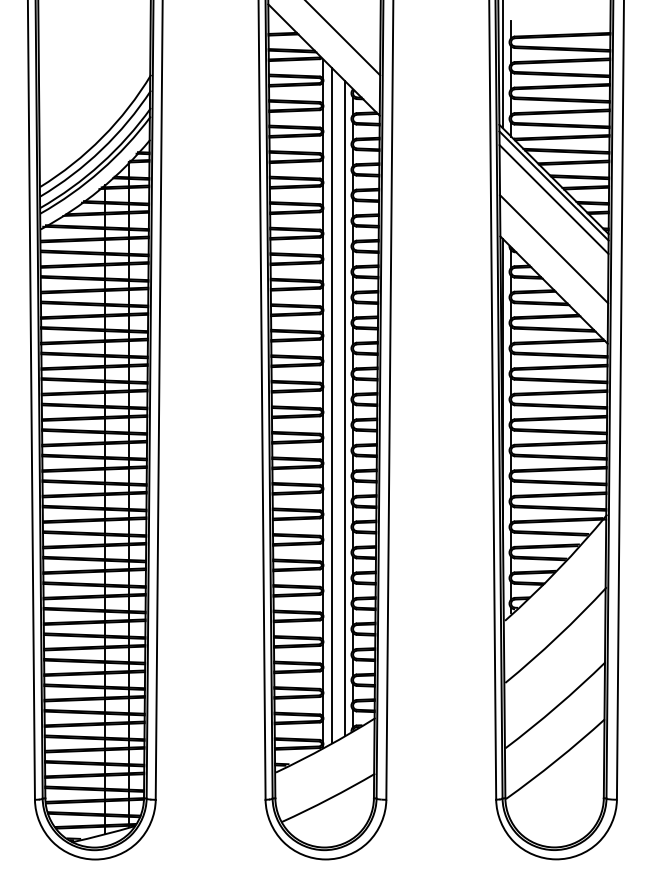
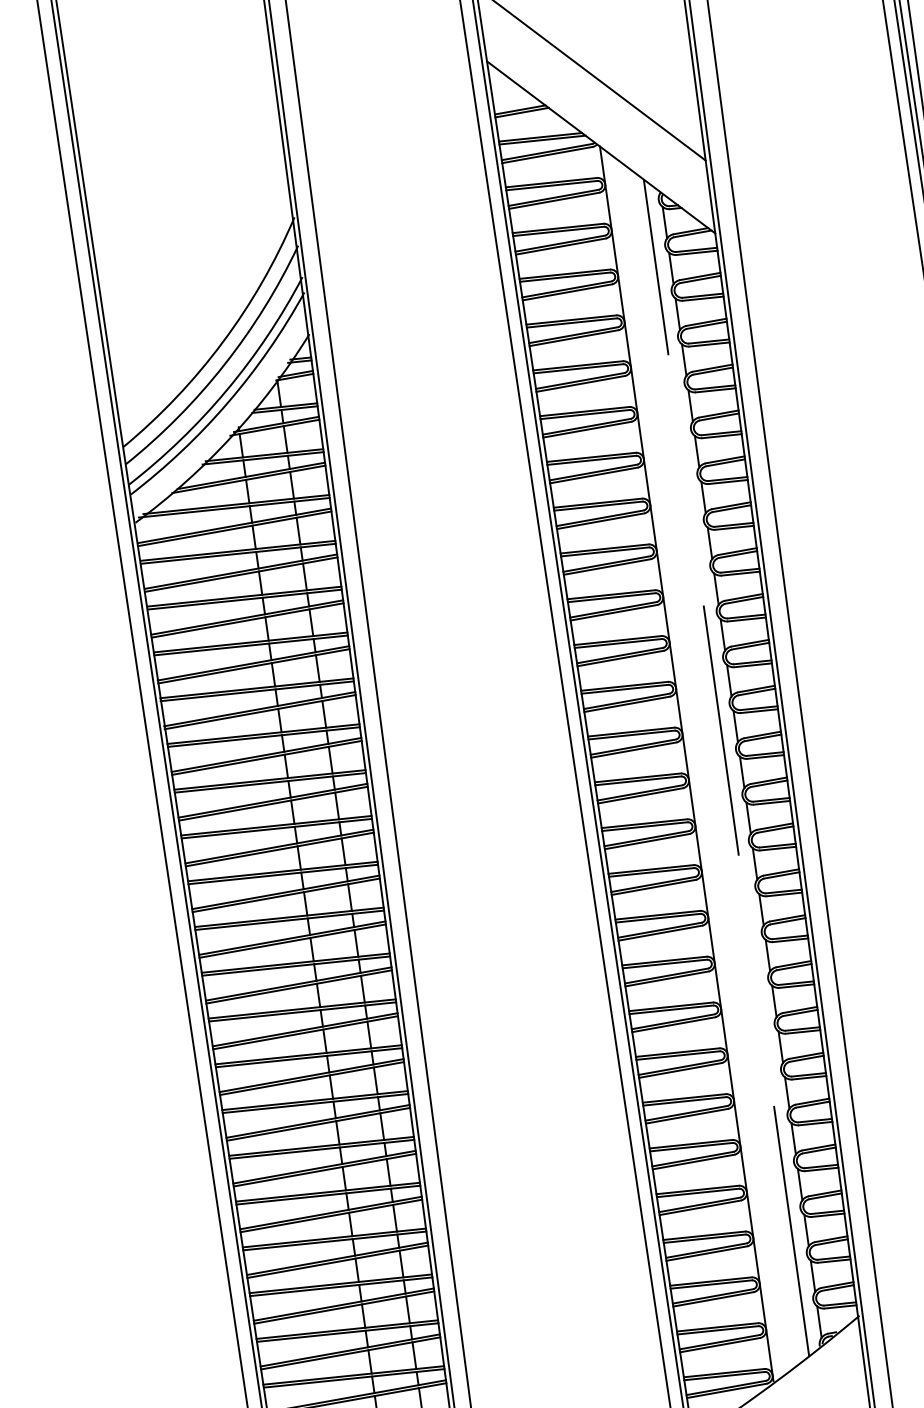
line: (331, 405) -> (701, 765), removed
line: (344, 408) -> (725, 767), solid -> dashed

